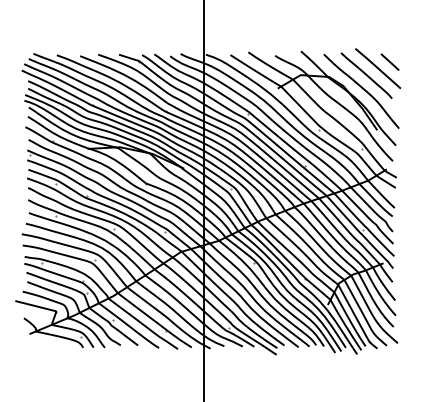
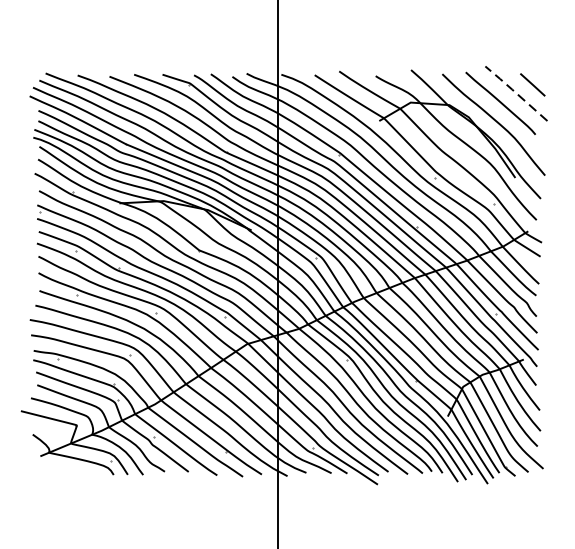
line: (377, 67) -> (515, 92), solid -> dashed

